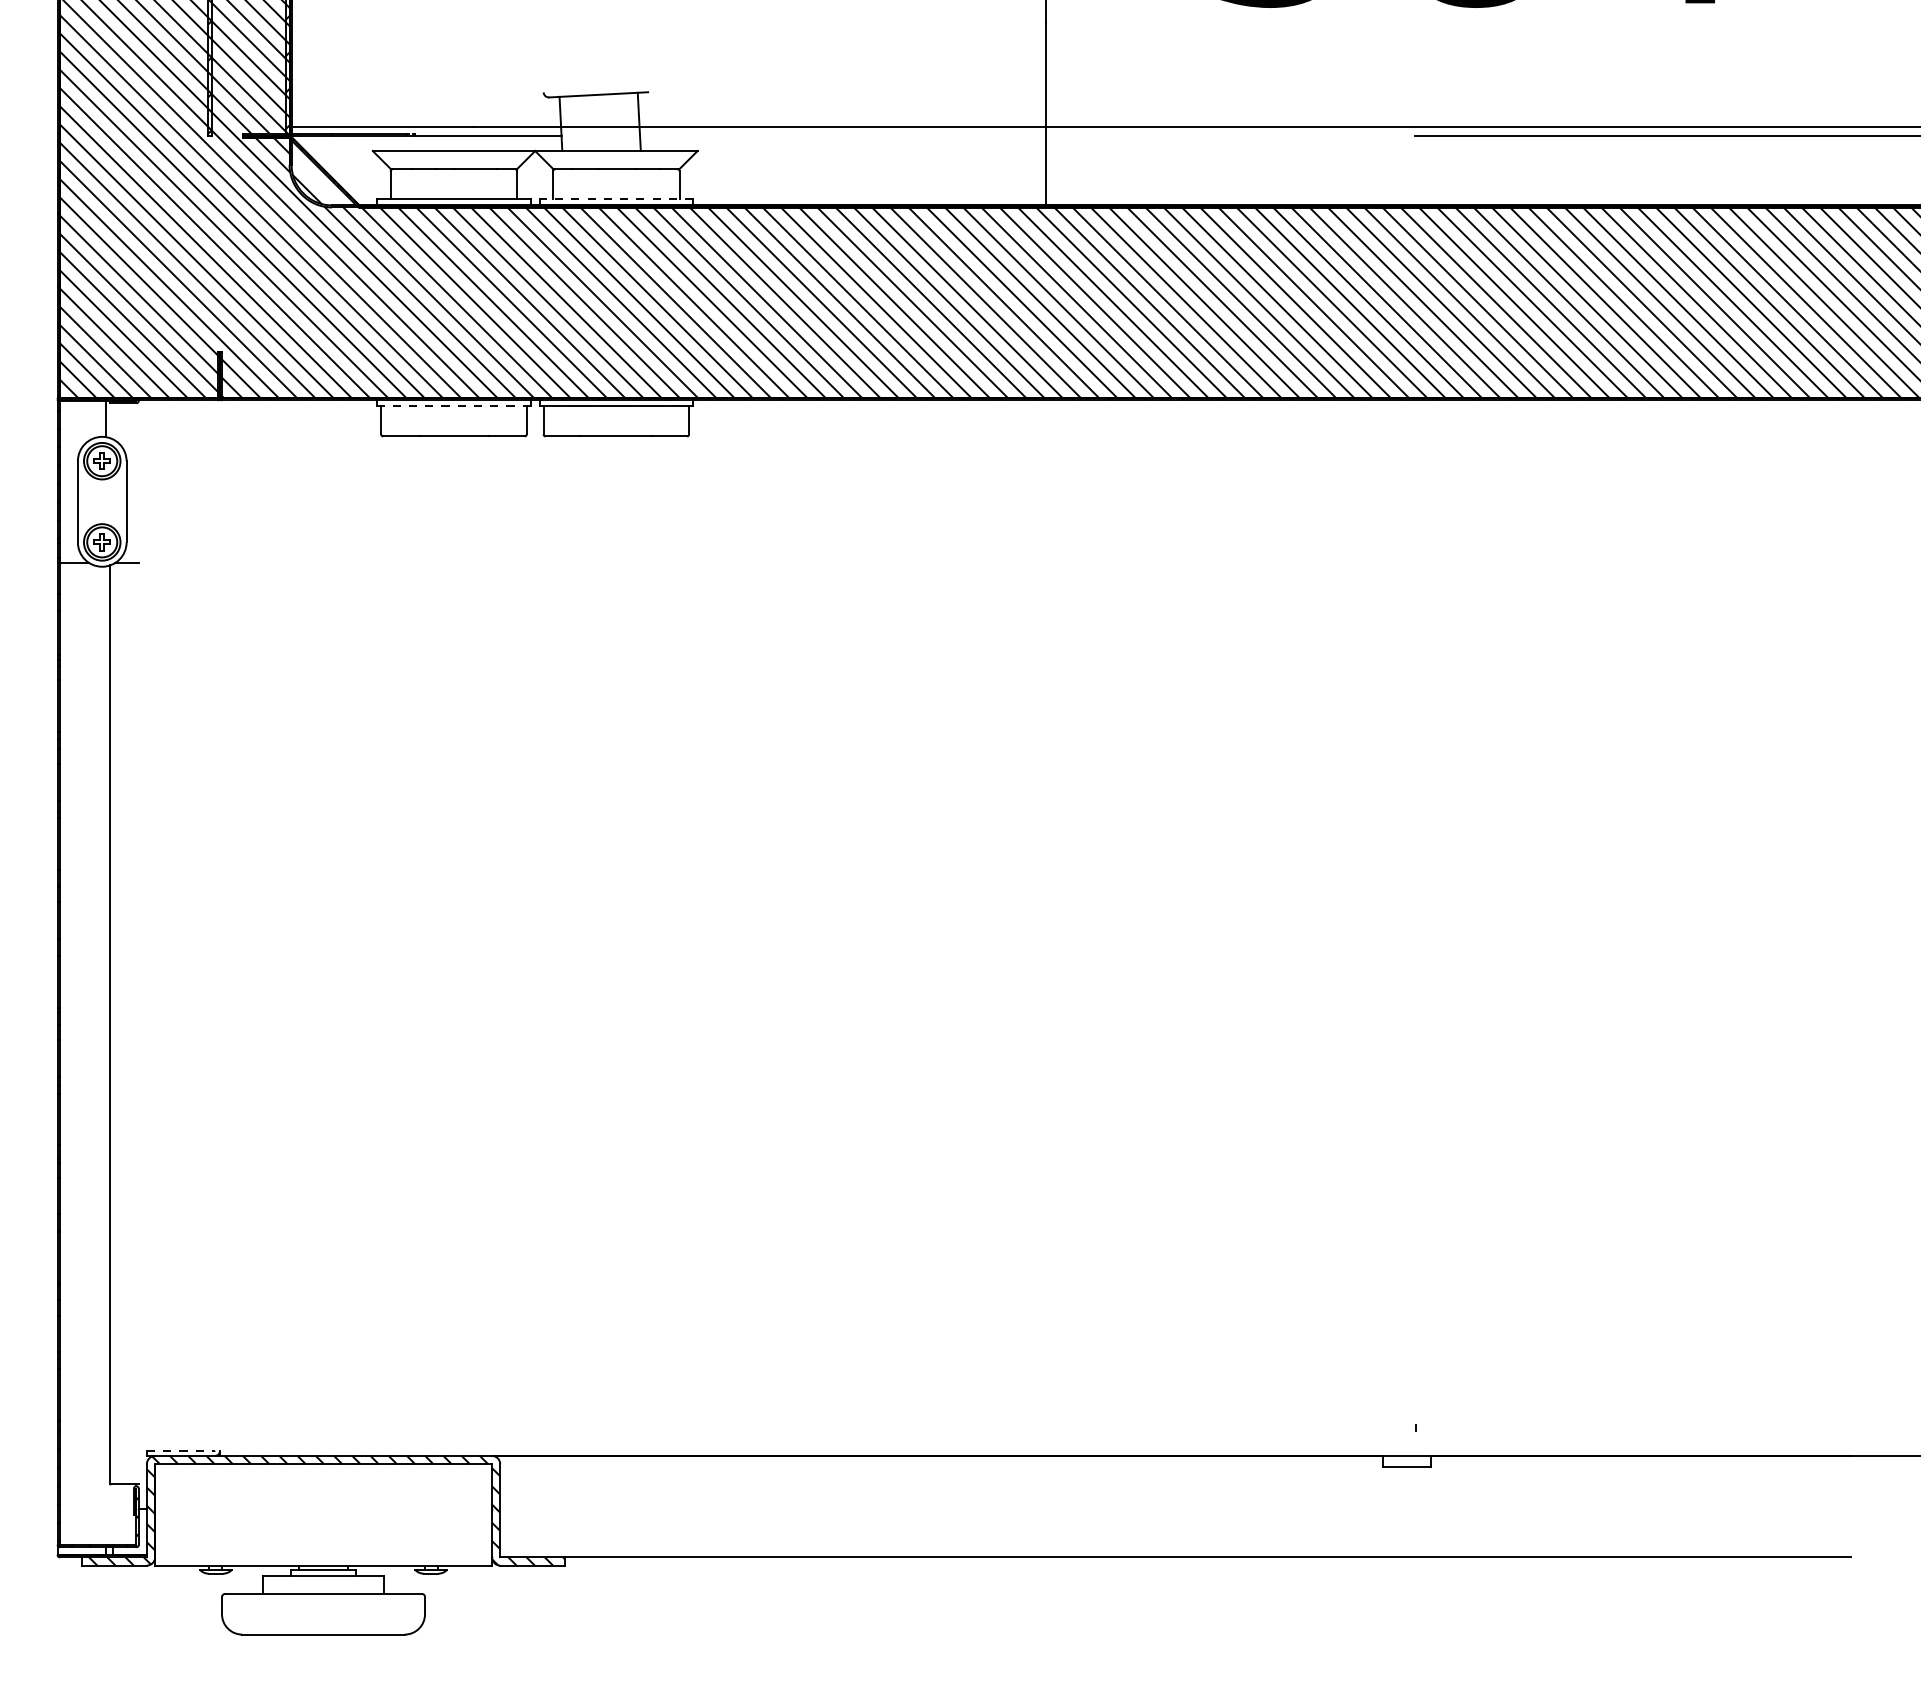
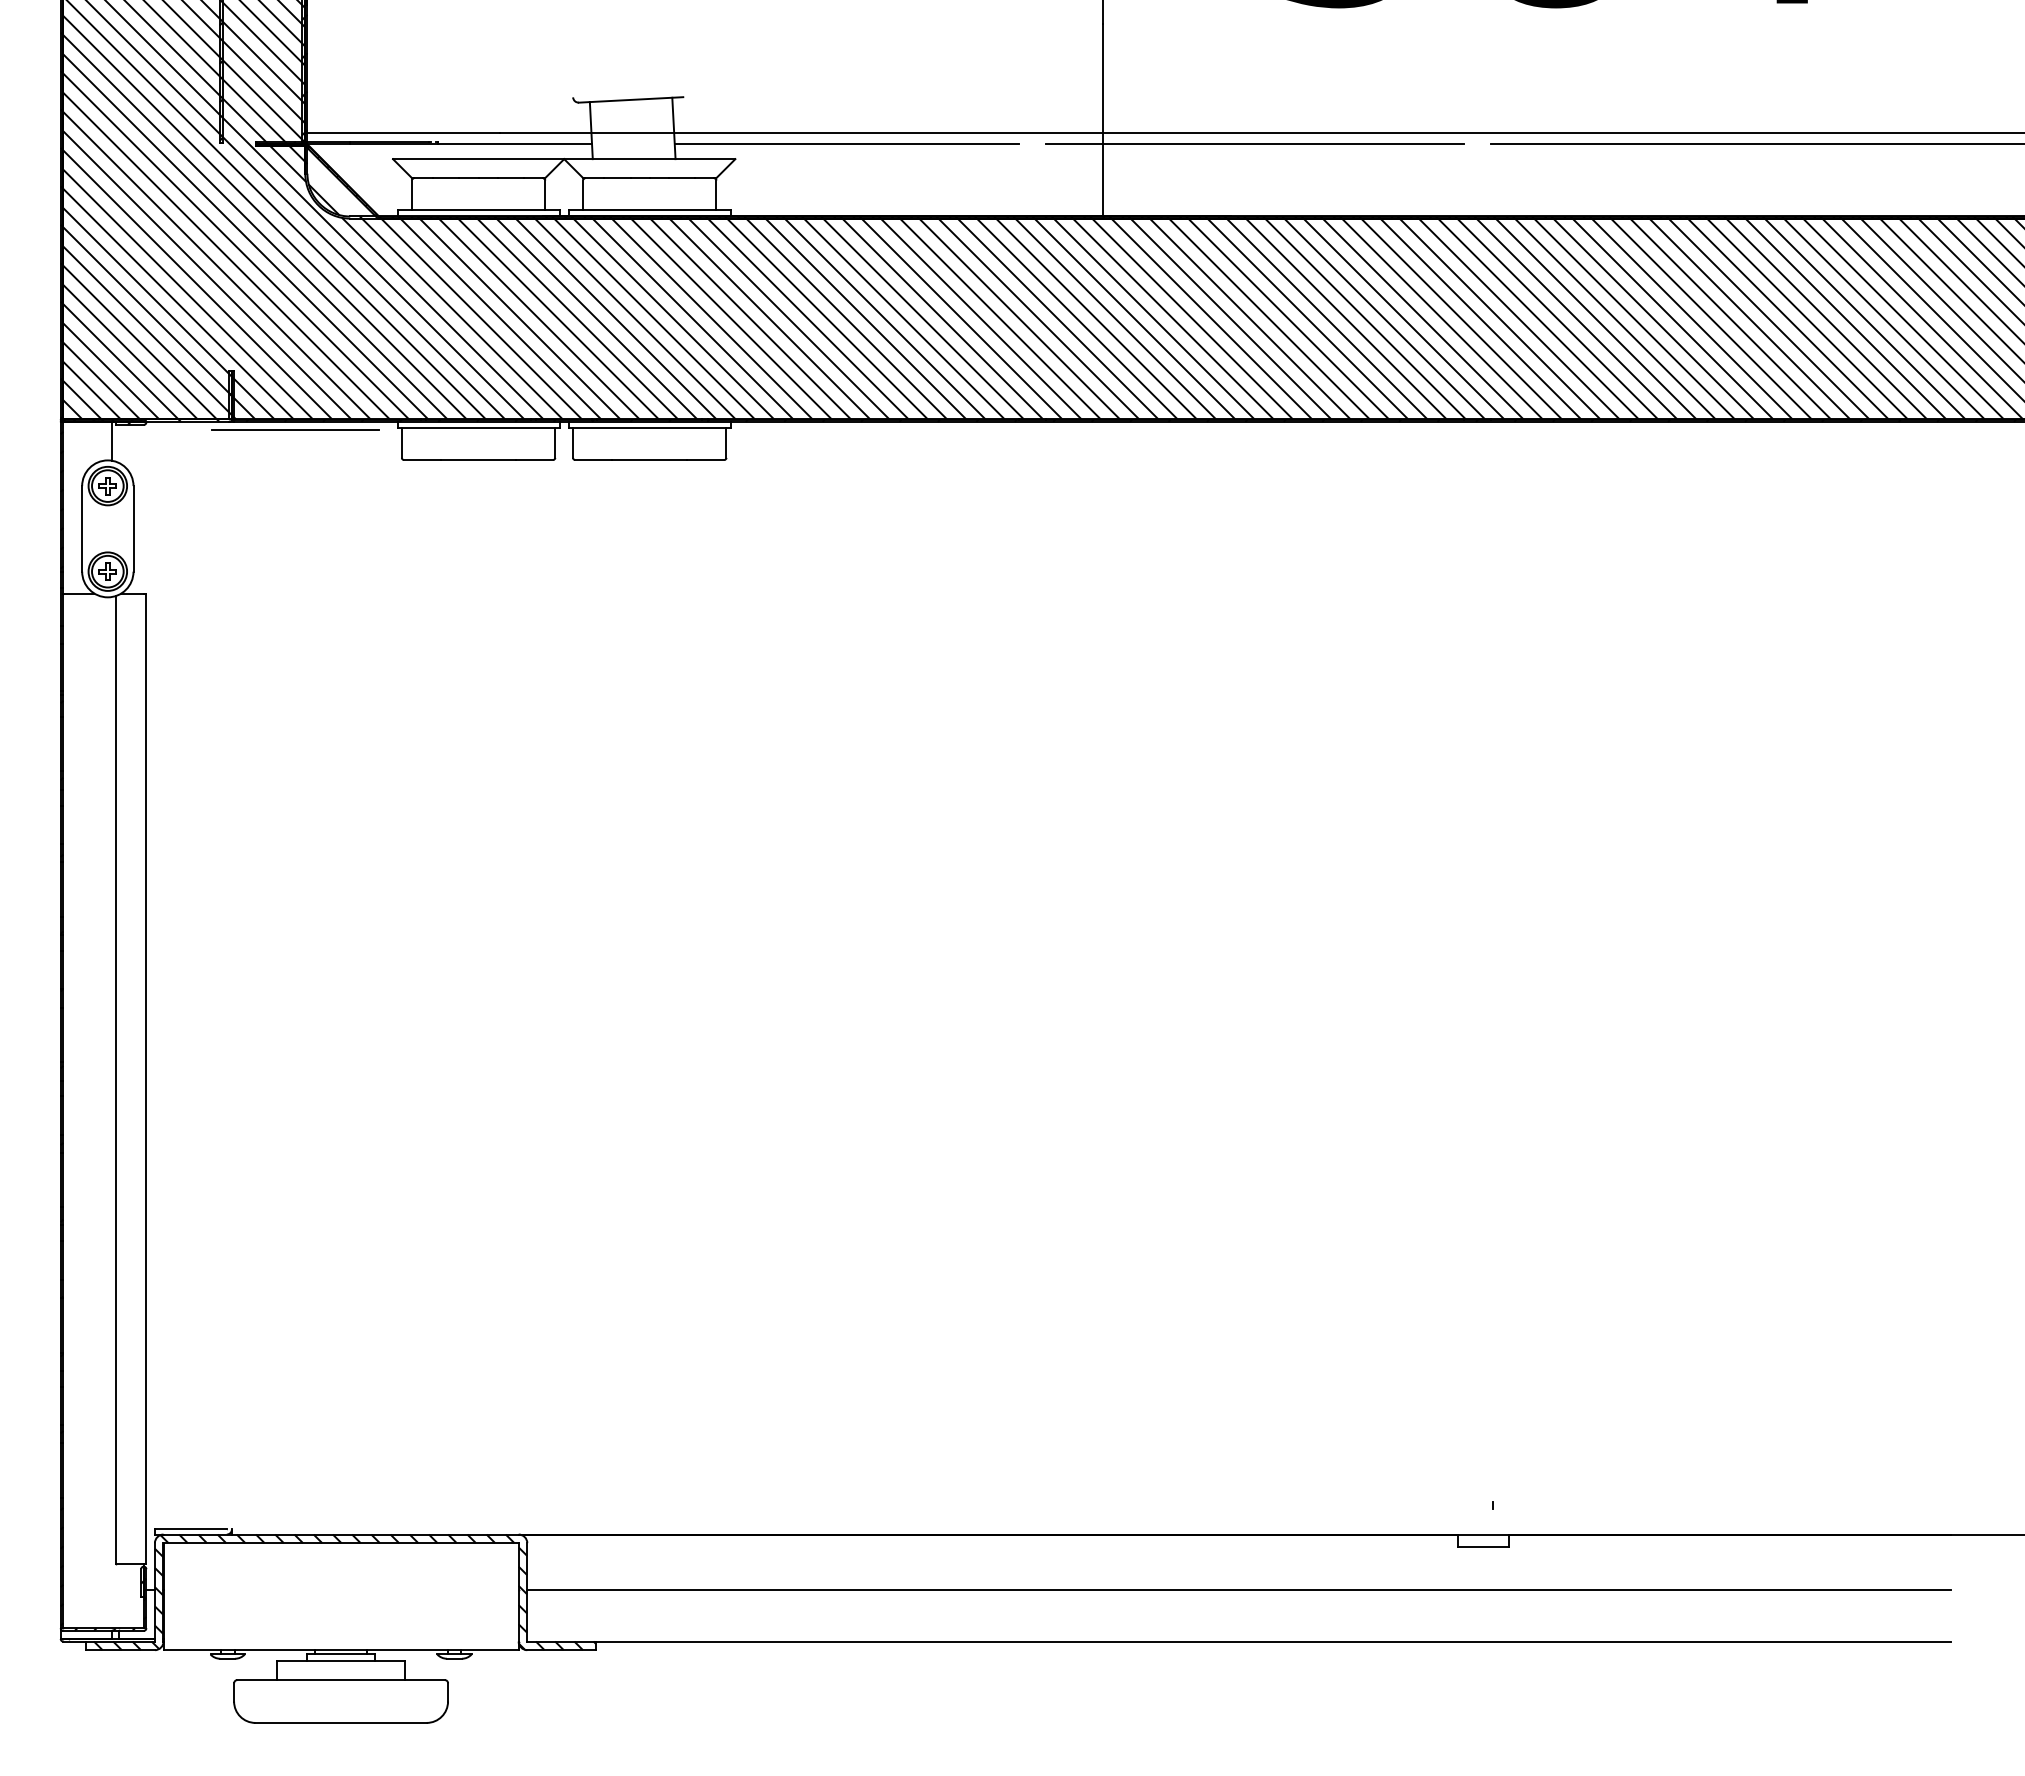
line: (803, 136) -> (846, 143), added
line: (1191, 136) -> (1255, 143), added
line: (616, 199) -> (649, 210), dashed -> solid
line: (453, 406) -> (478, 428), dashed -> solid
line: (280, 408) -> (295, 430), added
line: (138, 1023) -> (146, 1078), added
line: (180, 1451) -> (190, 1529), dashed -> solid
line: (1174, 1508) -> (1238, 1590), added

